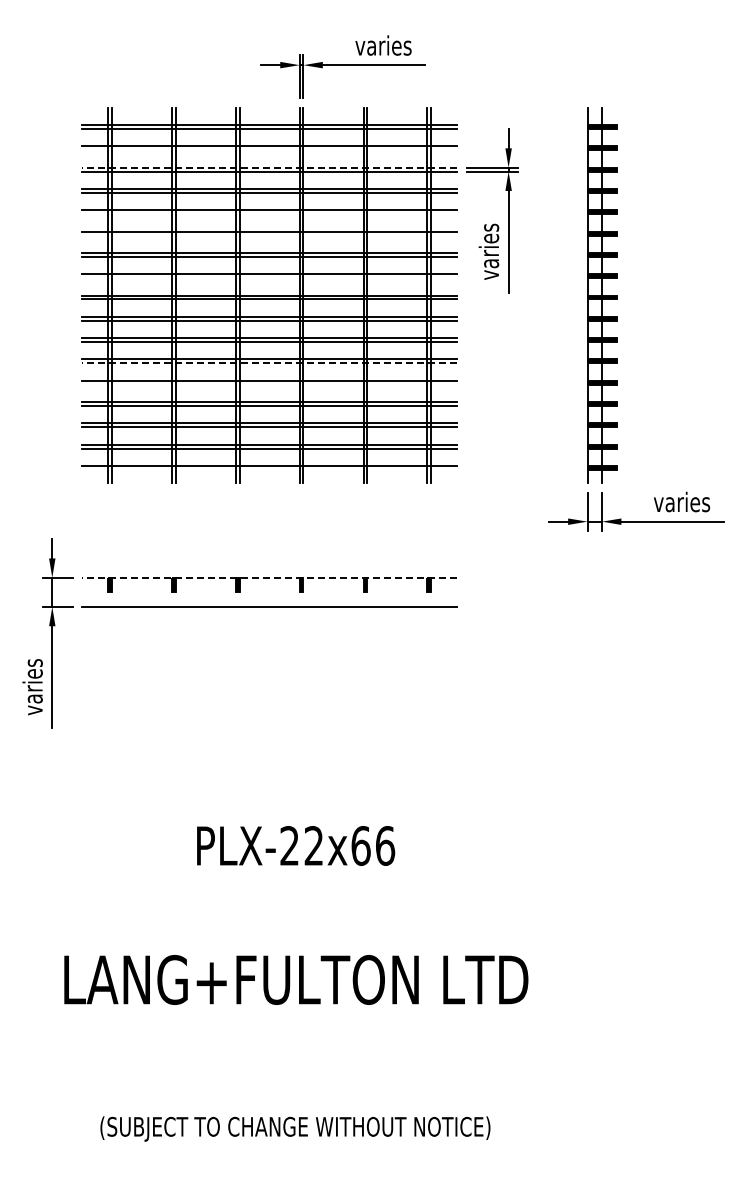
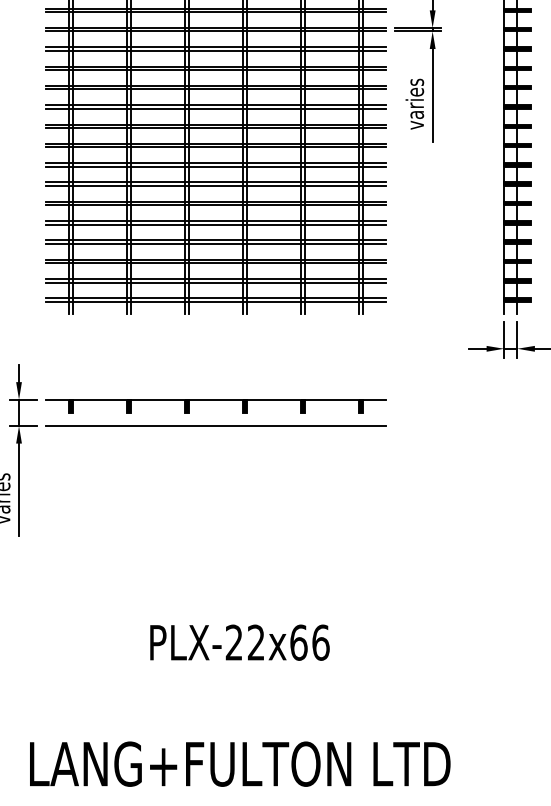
line: (269, 150) -> (215, 12), added
line: (269, 167) -> (215, 27), dashed -> solid
line: (269, 214) -> (215, 70), added
line: (269, 235) -> (215, 89), added
line: (269, 278) -> (215, 128), added
line: (269, 363) -> (215, 205), dashed -> solid
line: (269, 384) -> (215, 224), added
line: (269, 469) -> (215, 301), added
line: (269, 577) -> (215, 399), dashed -> solid

